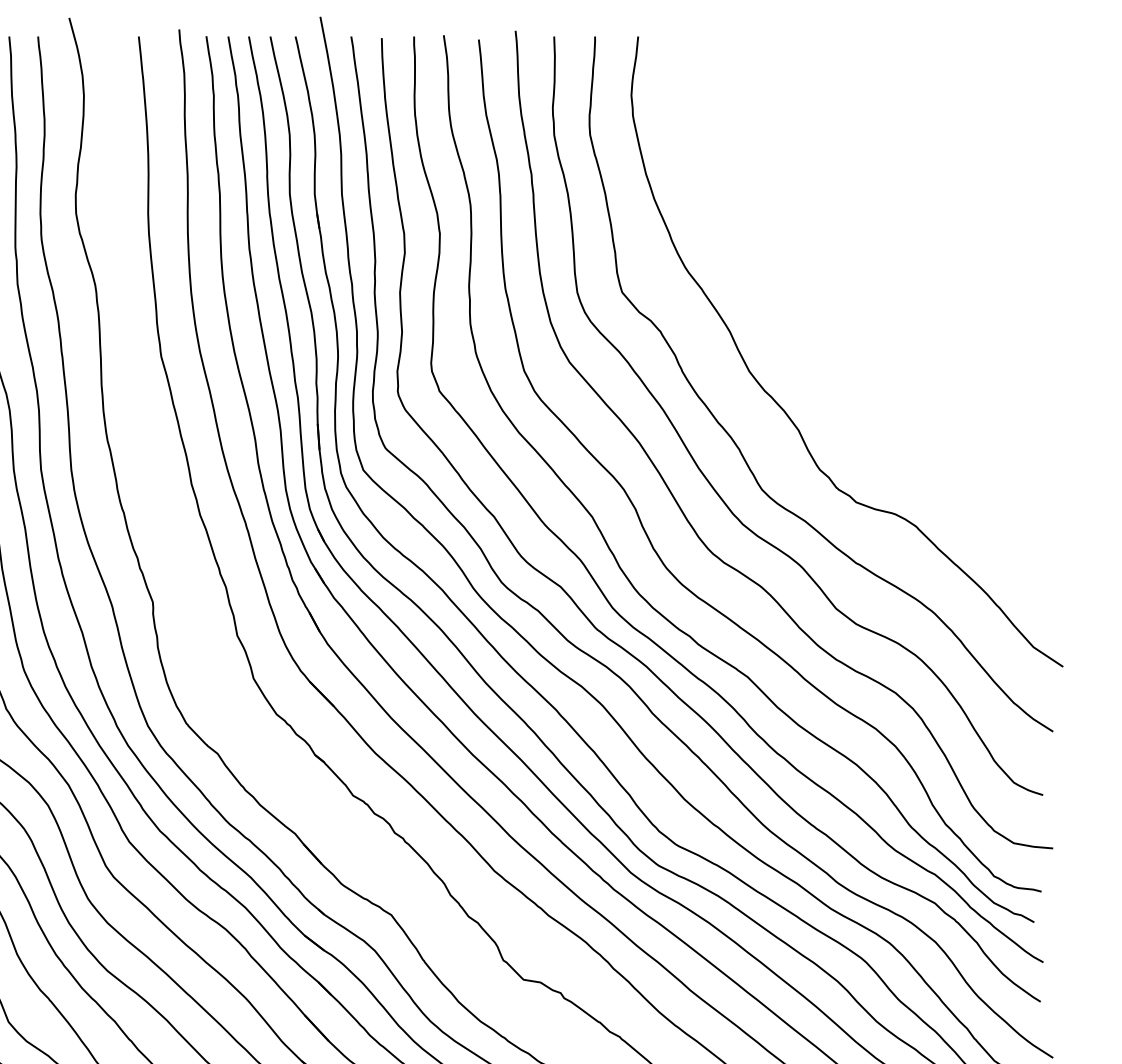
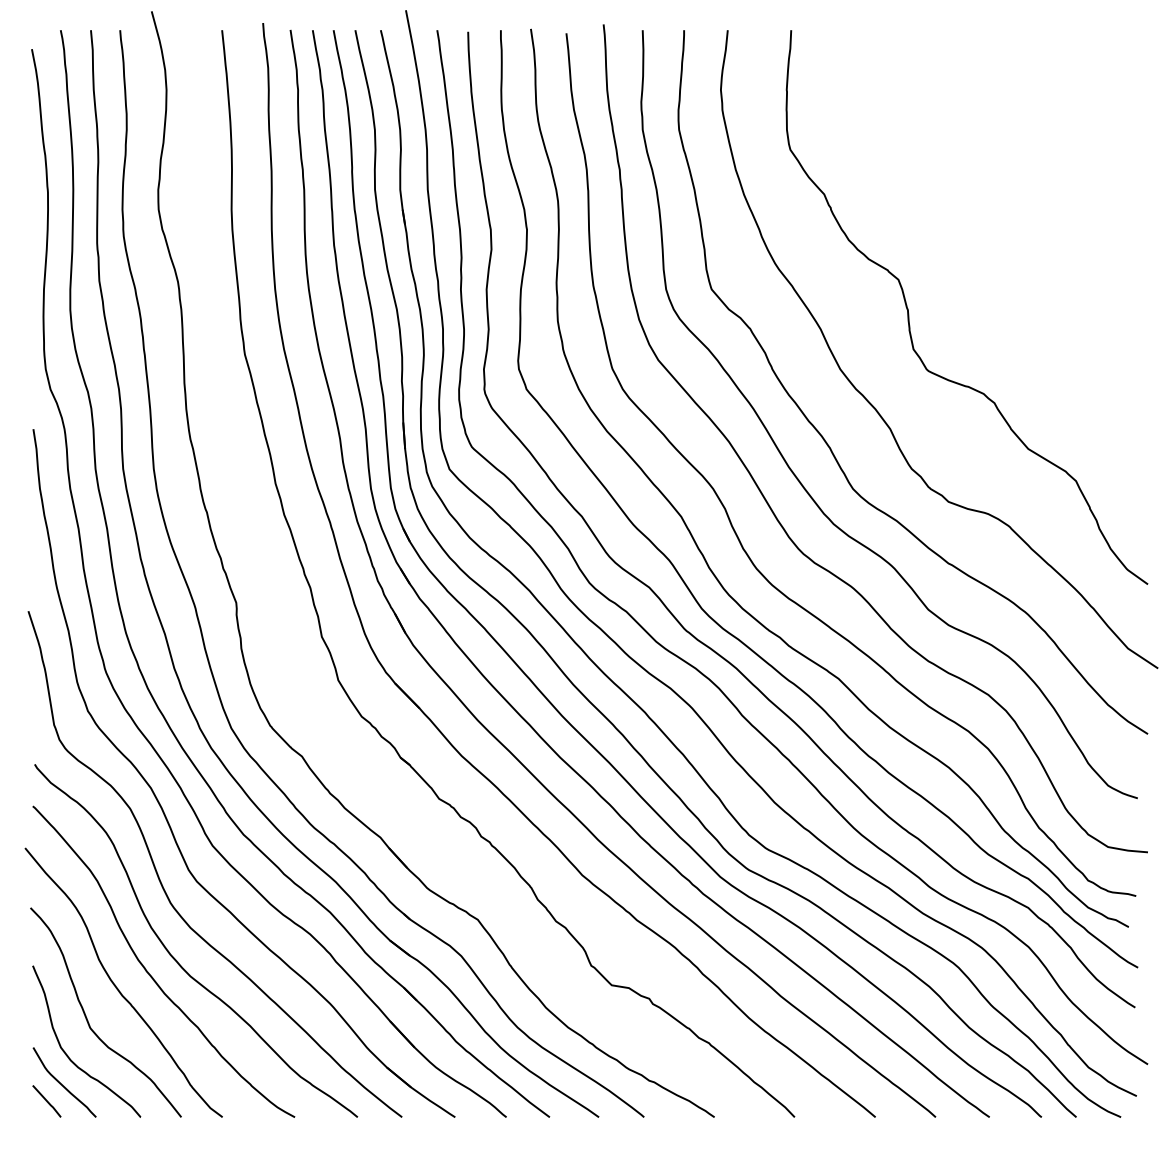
curve: (817, 316) -> (909, 313), added

